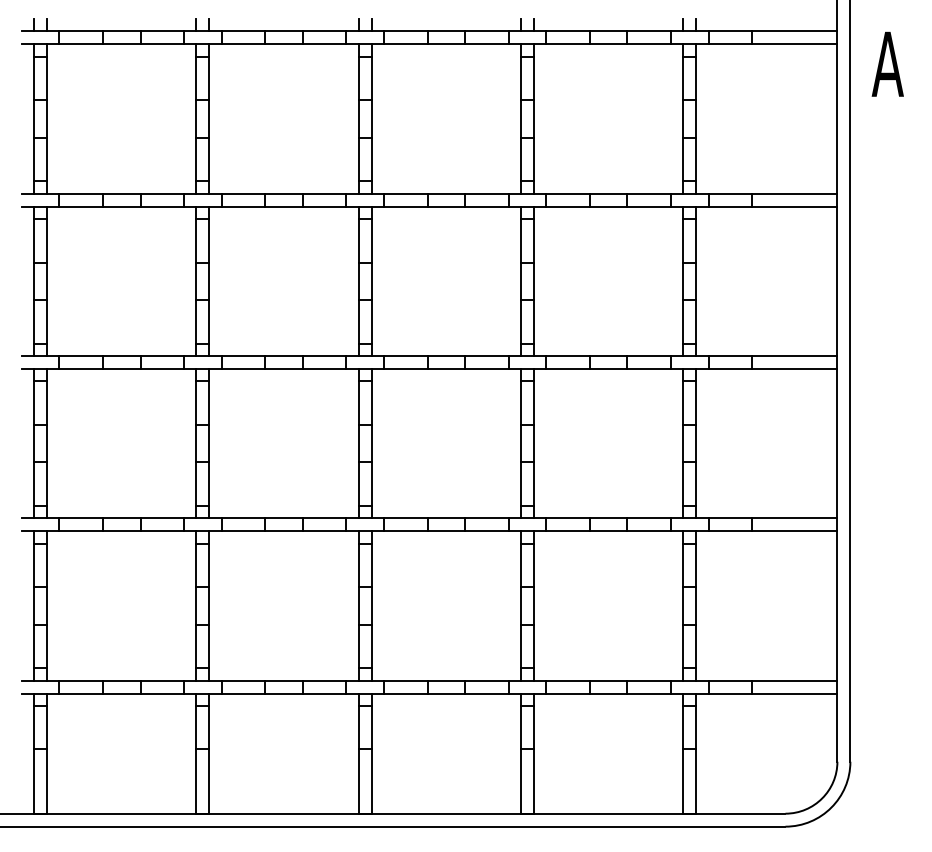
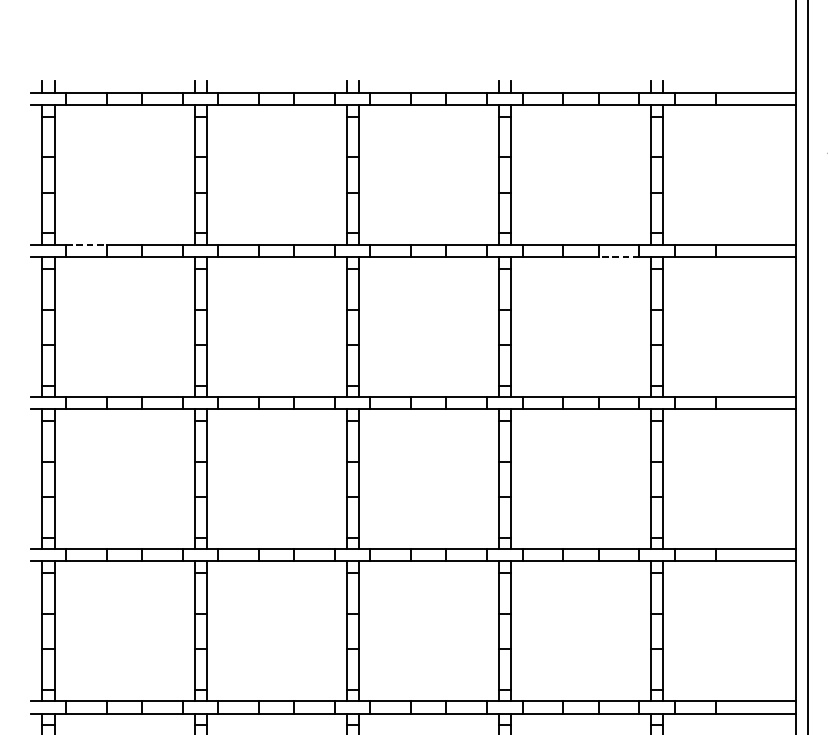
line: (81, 193) -> (86, 244), solid -> dashed
line: (649, 206) -> (619, 256), solid -> dashed

